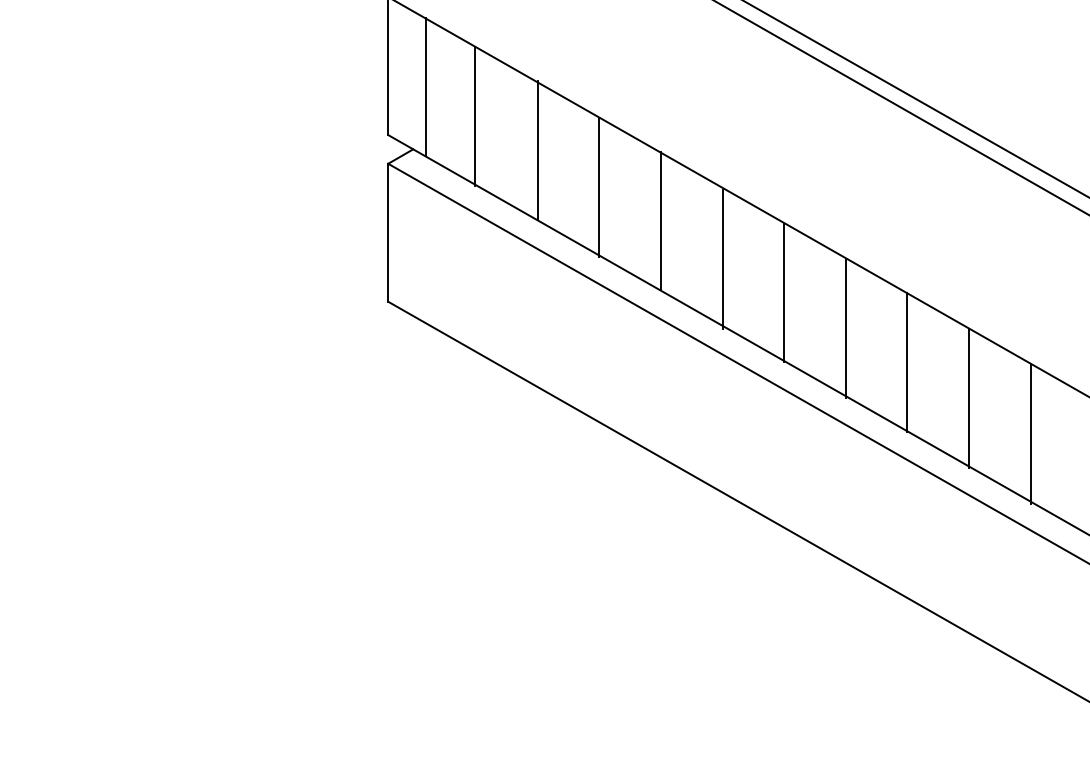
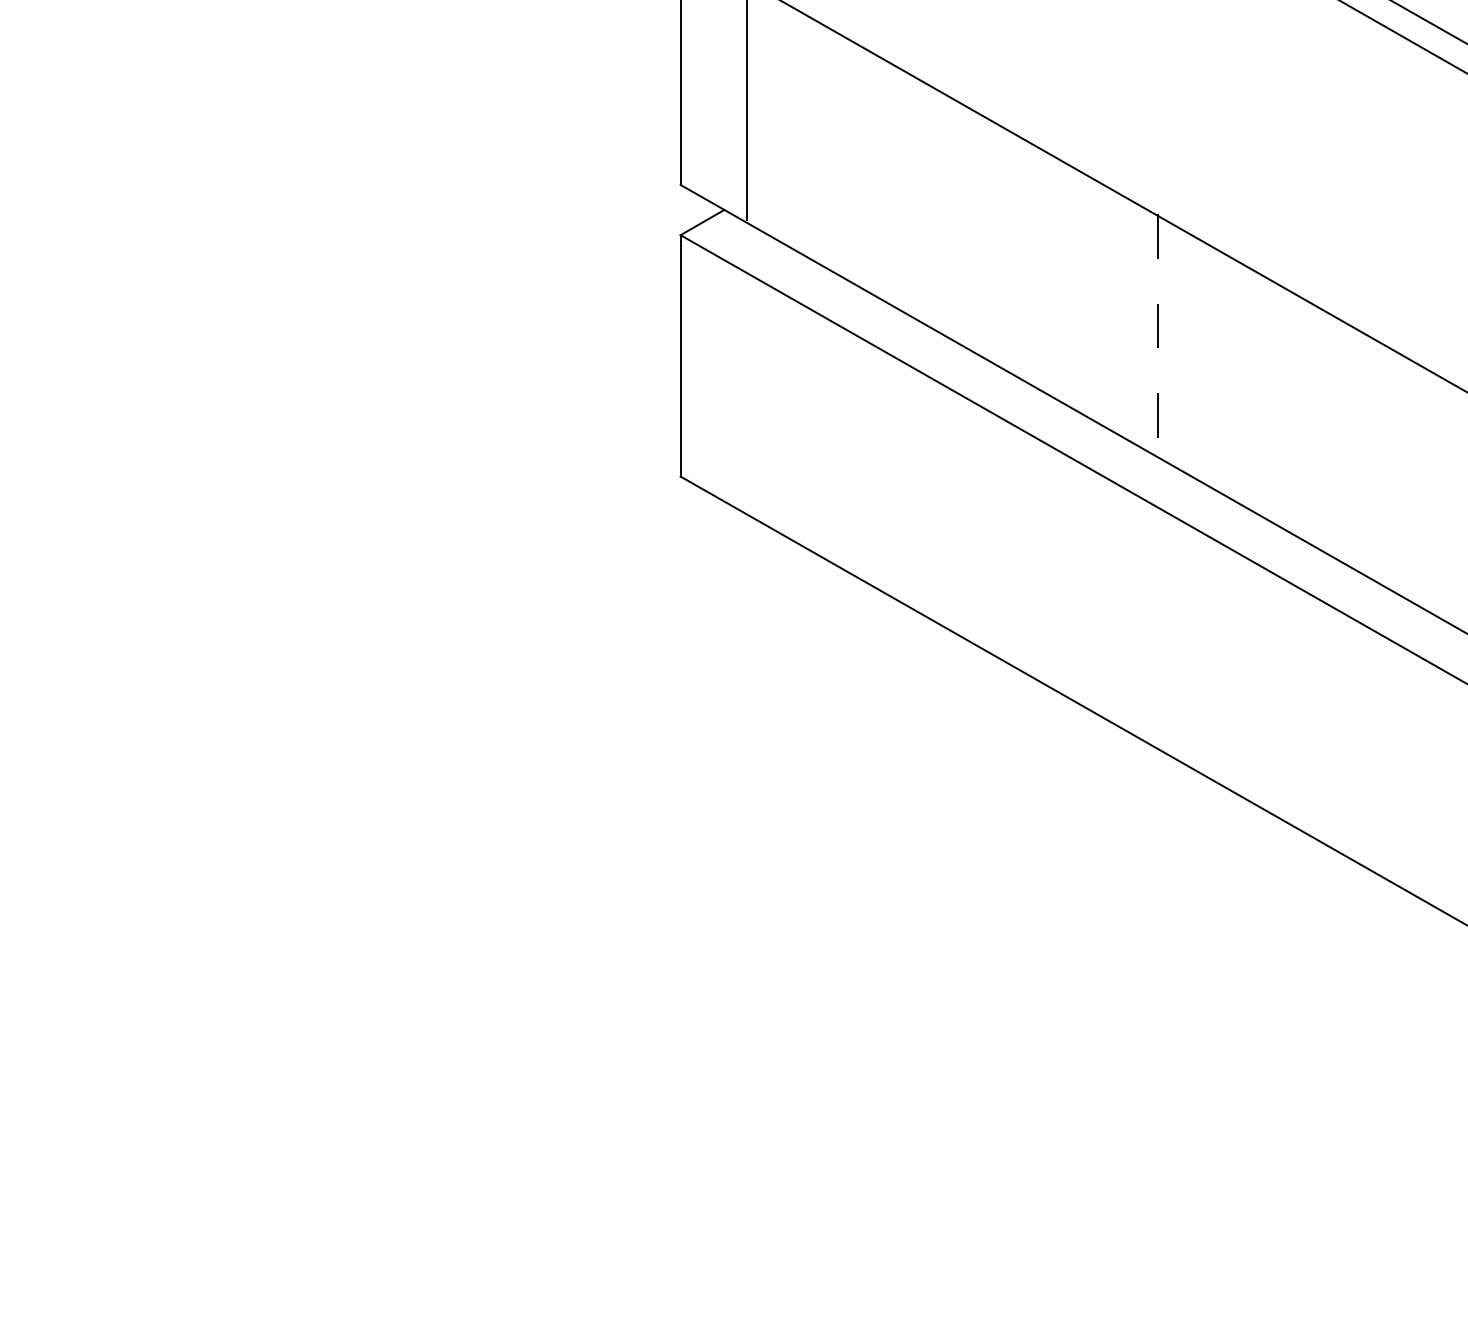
line: (474, 116) -> (831, 152), removed
line: (537, 150) -> (941, 211), removed
line: (599, 187) -> (1050, 276), removed
line: (661, 221) -> (1158, 336), solid -> dashed
line: (722, 259) -> (1265, 402), removed
line: (784, 292) -> (1373, 460), removed

